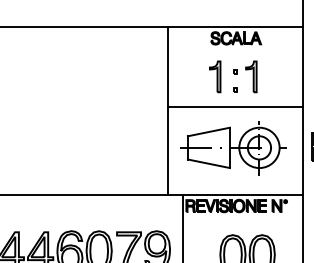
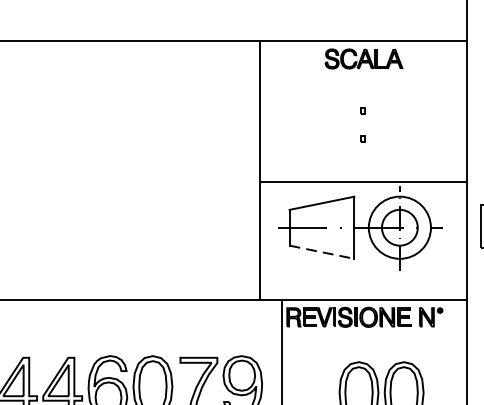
part: (215, 76) -> (332, 117), removed
part: (251, 76) -> (387, 117), removed
line: (235, 107) -> (362, 182), moved
line: (209, 163) -> (322, 251), solid -> dashed

